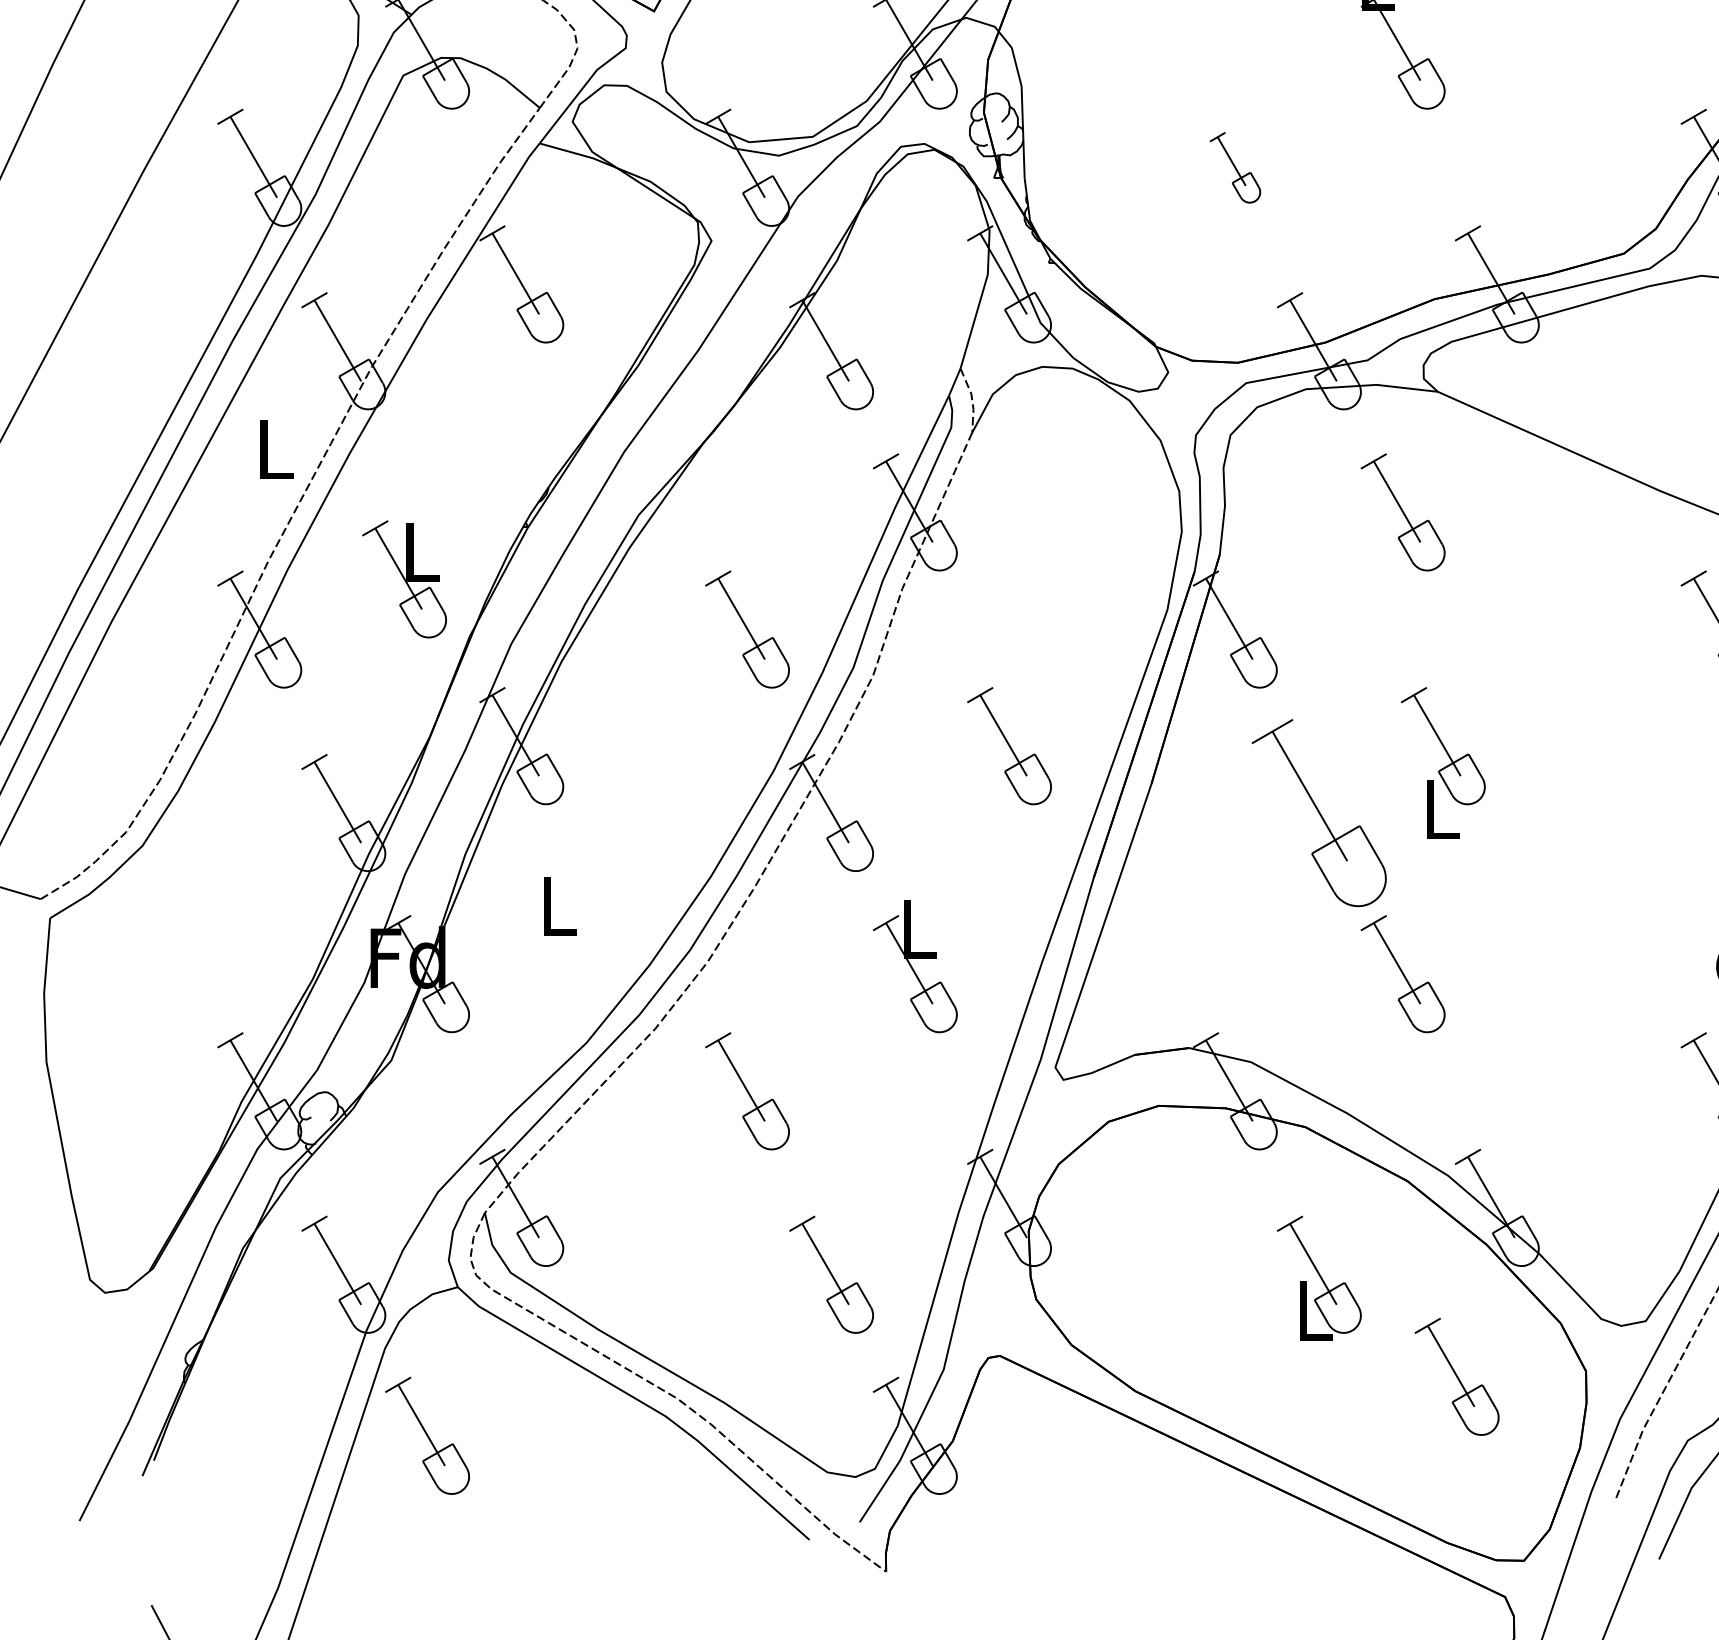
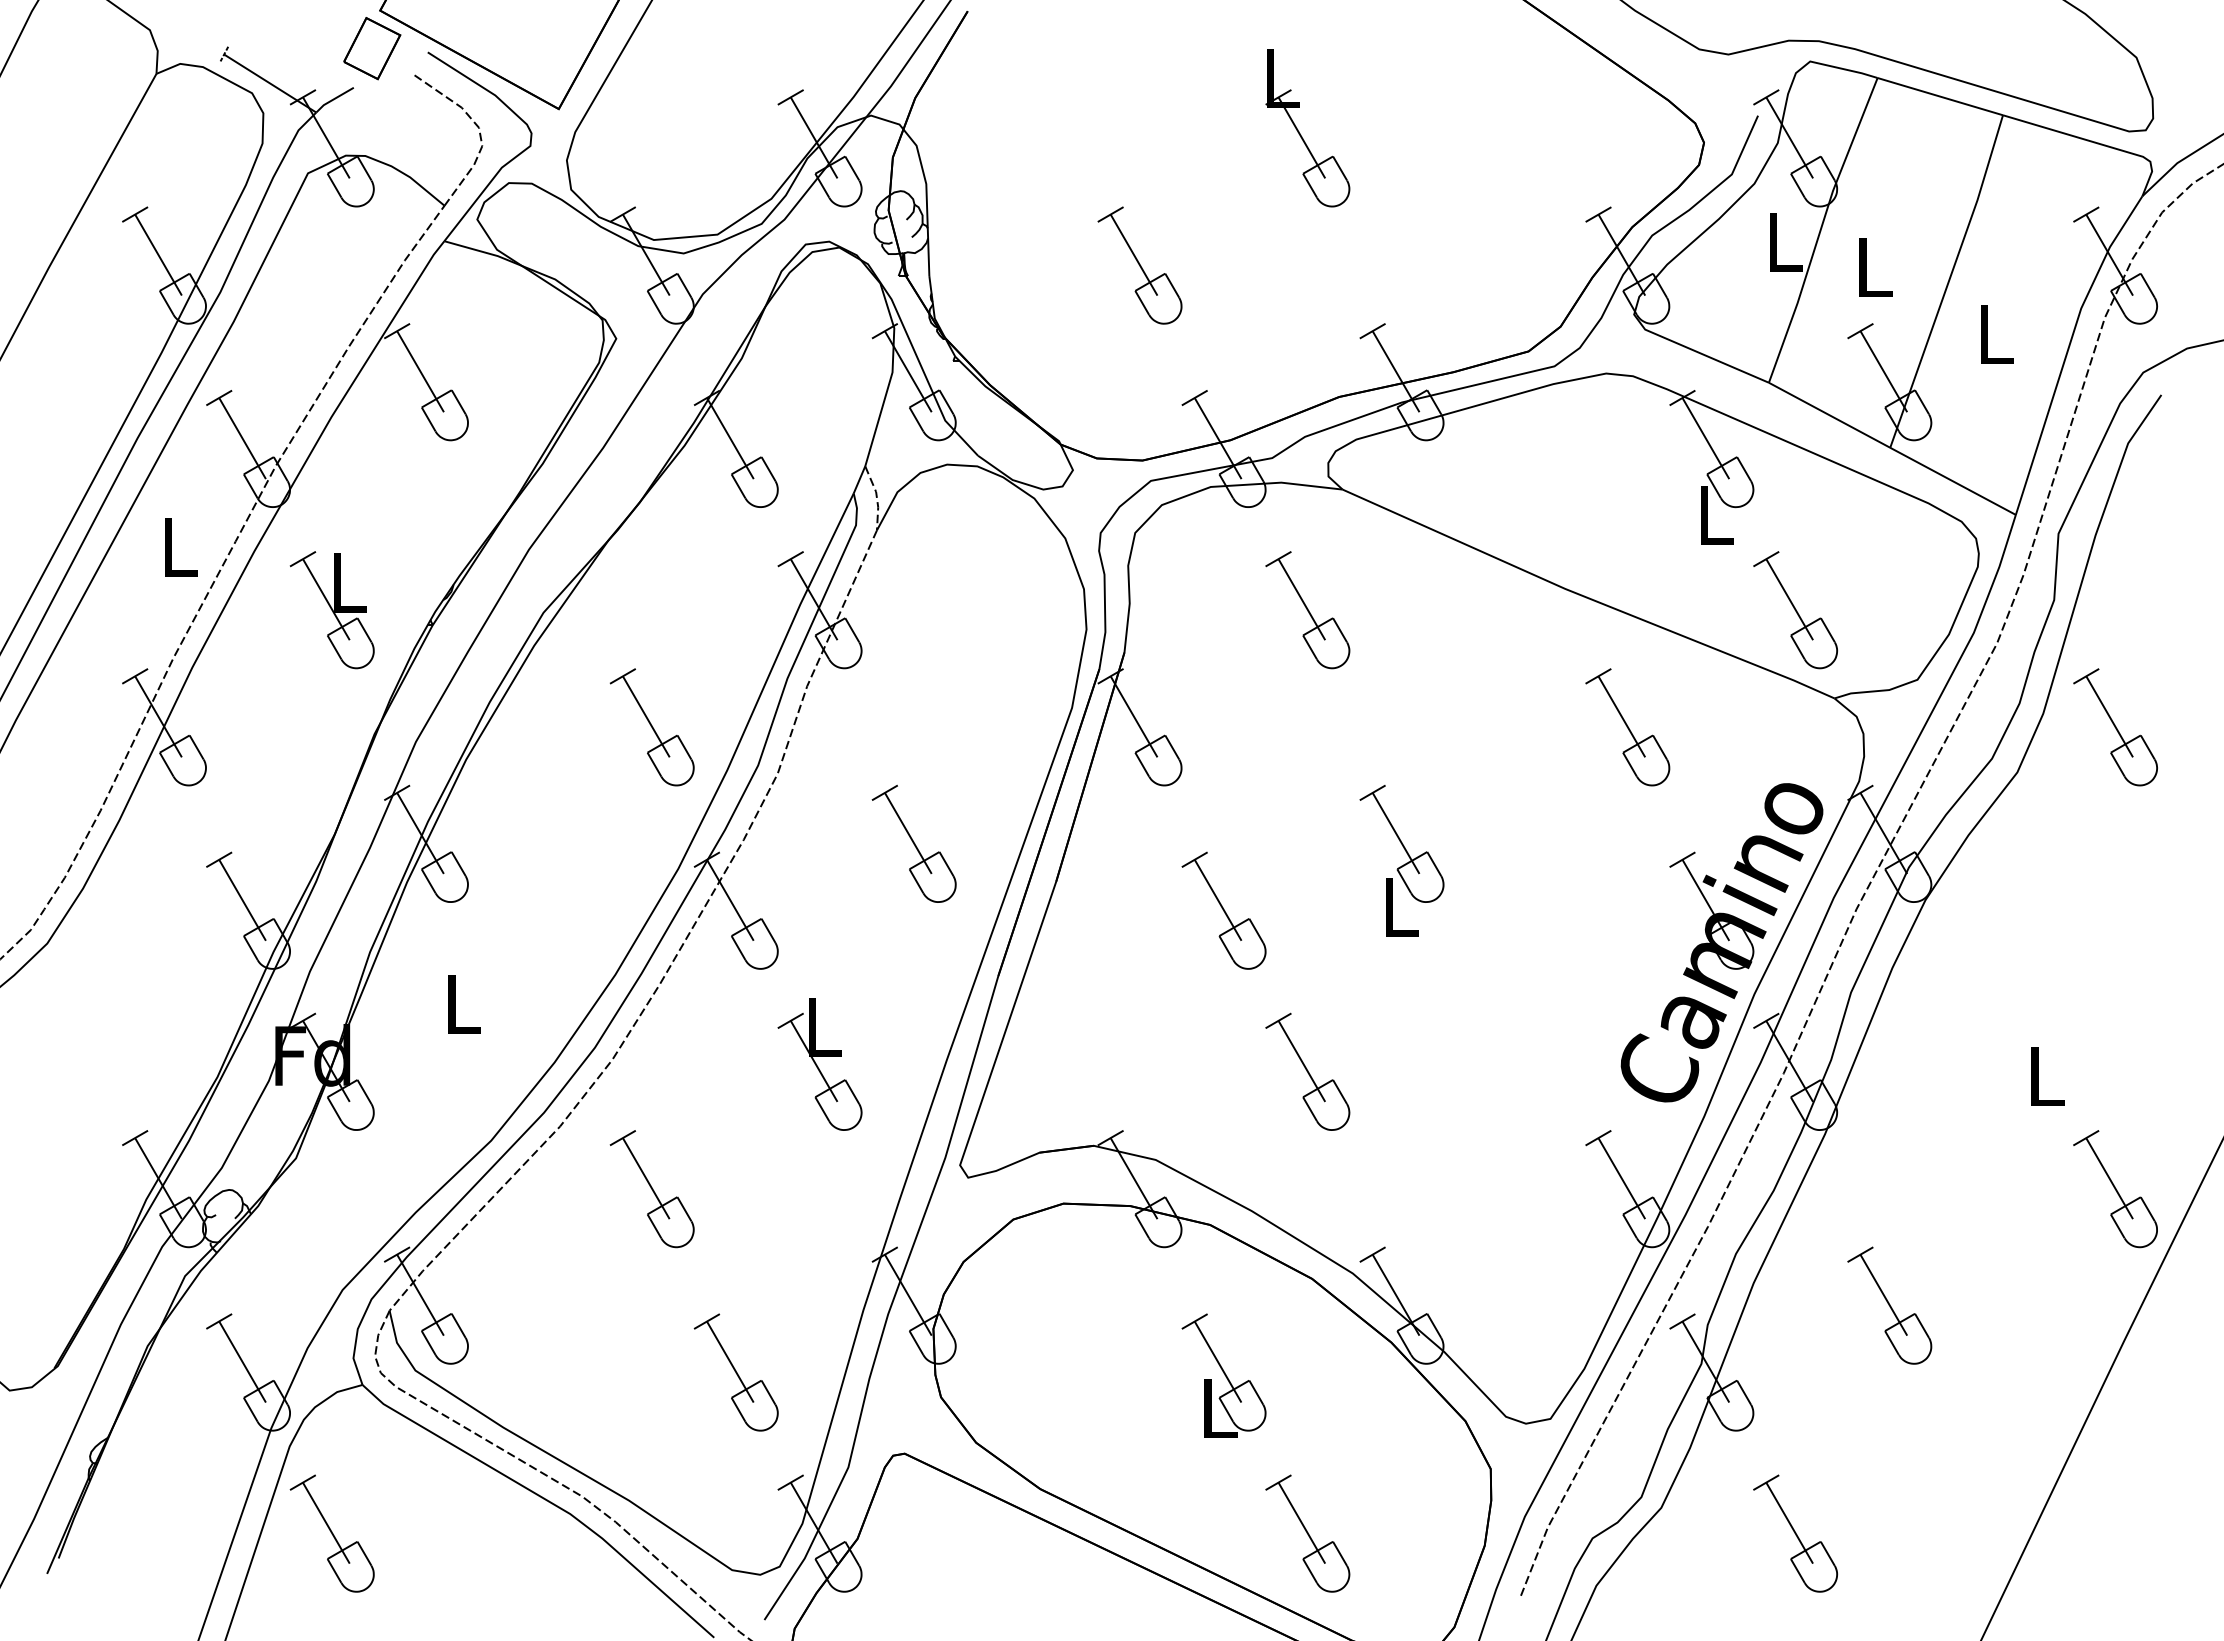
part: (1234, 167) -> (1139, 265), size x1.67
part: (403, 579) -> (331, 610), moved
part: (1442, 762) -> (1401, 860), moved
part: (1318, 812) -> (1223, 910), size x0.62
part: (1456, 1376) -> (1307, 1533), moved

